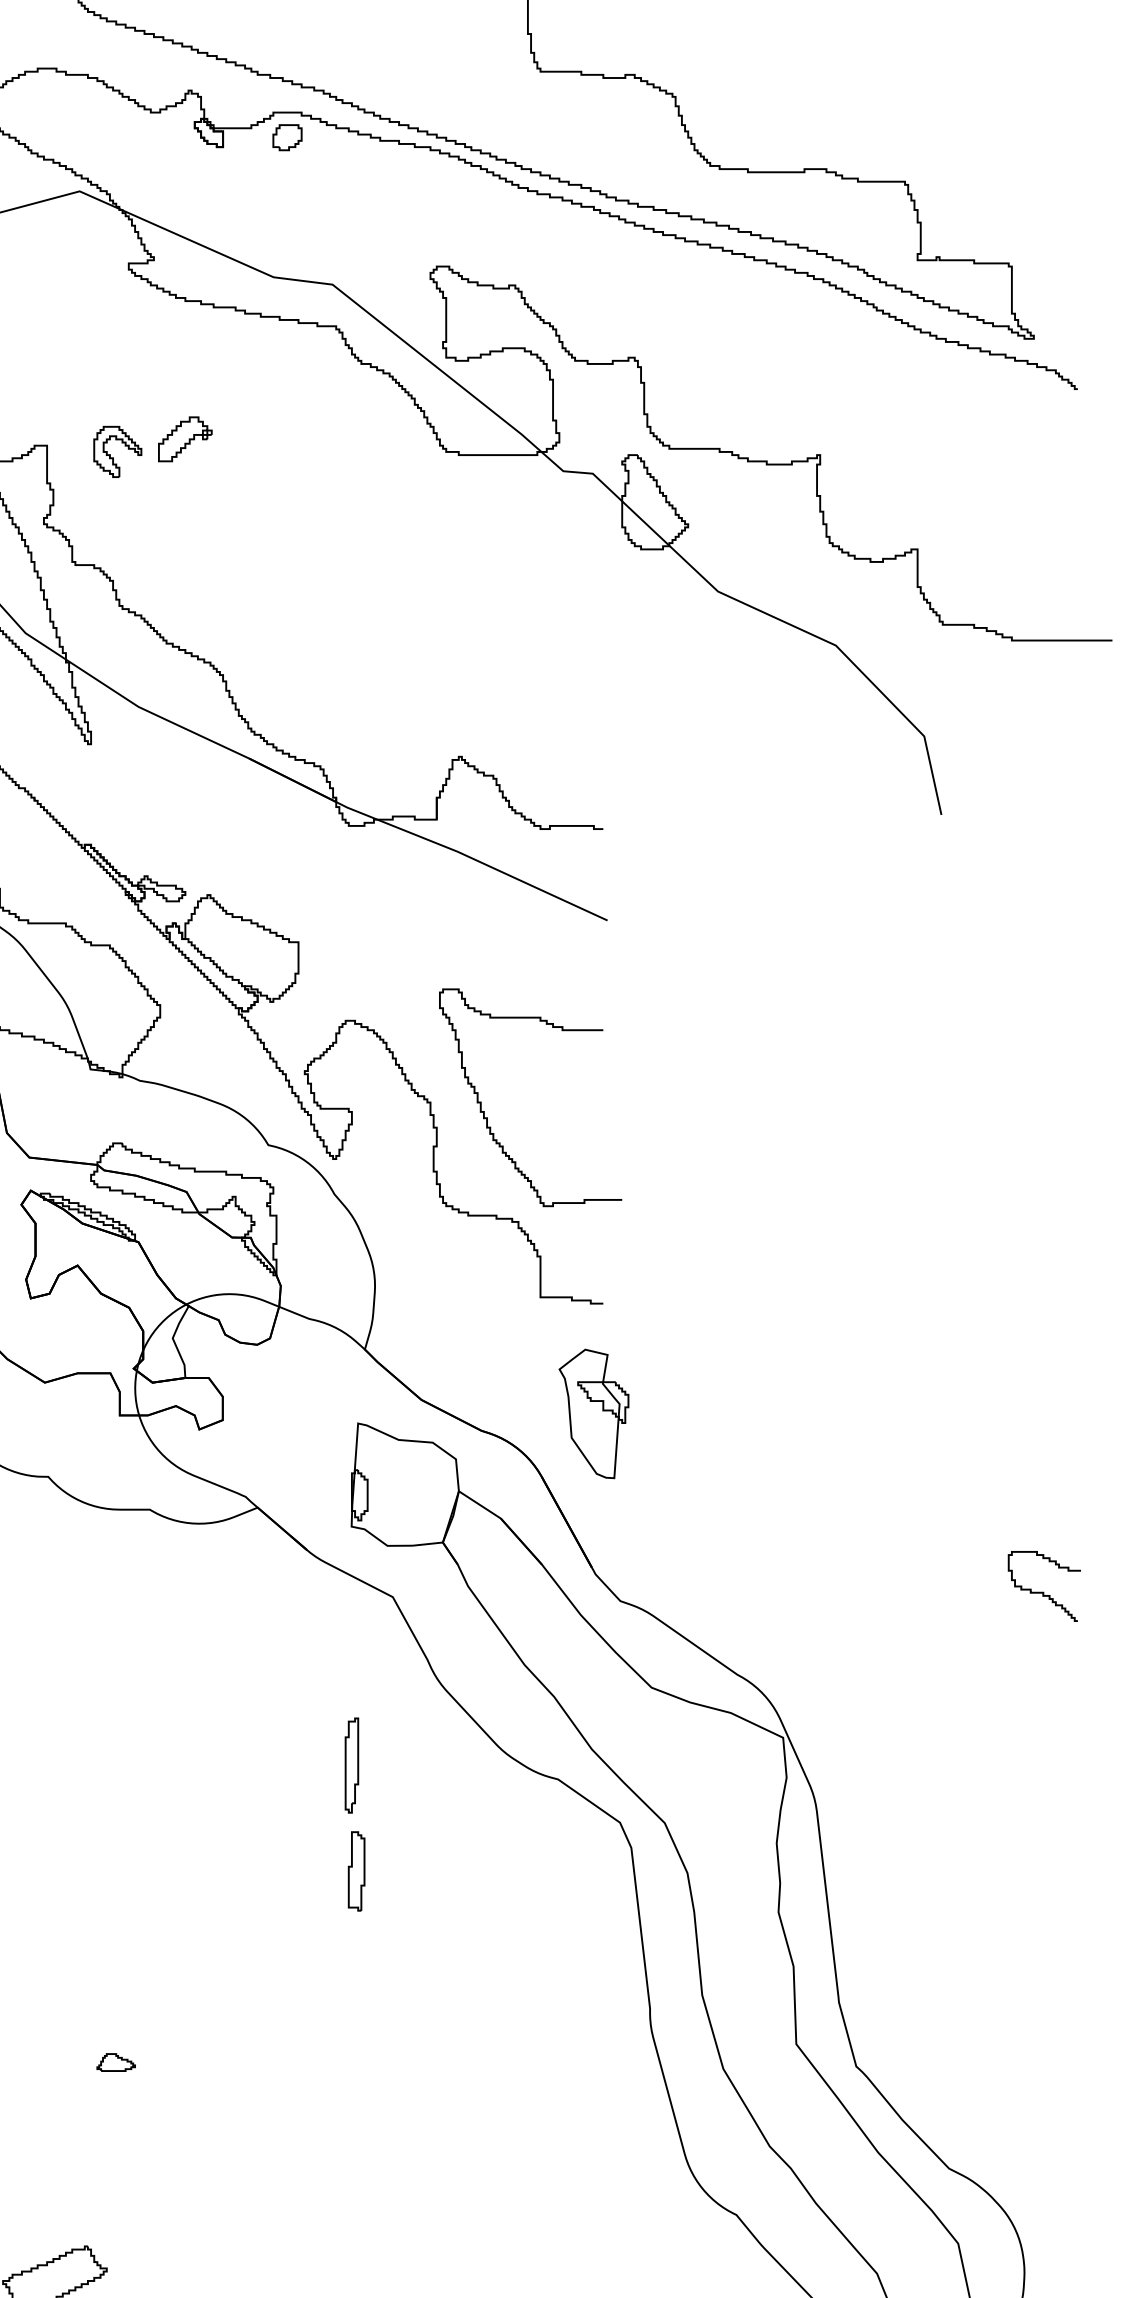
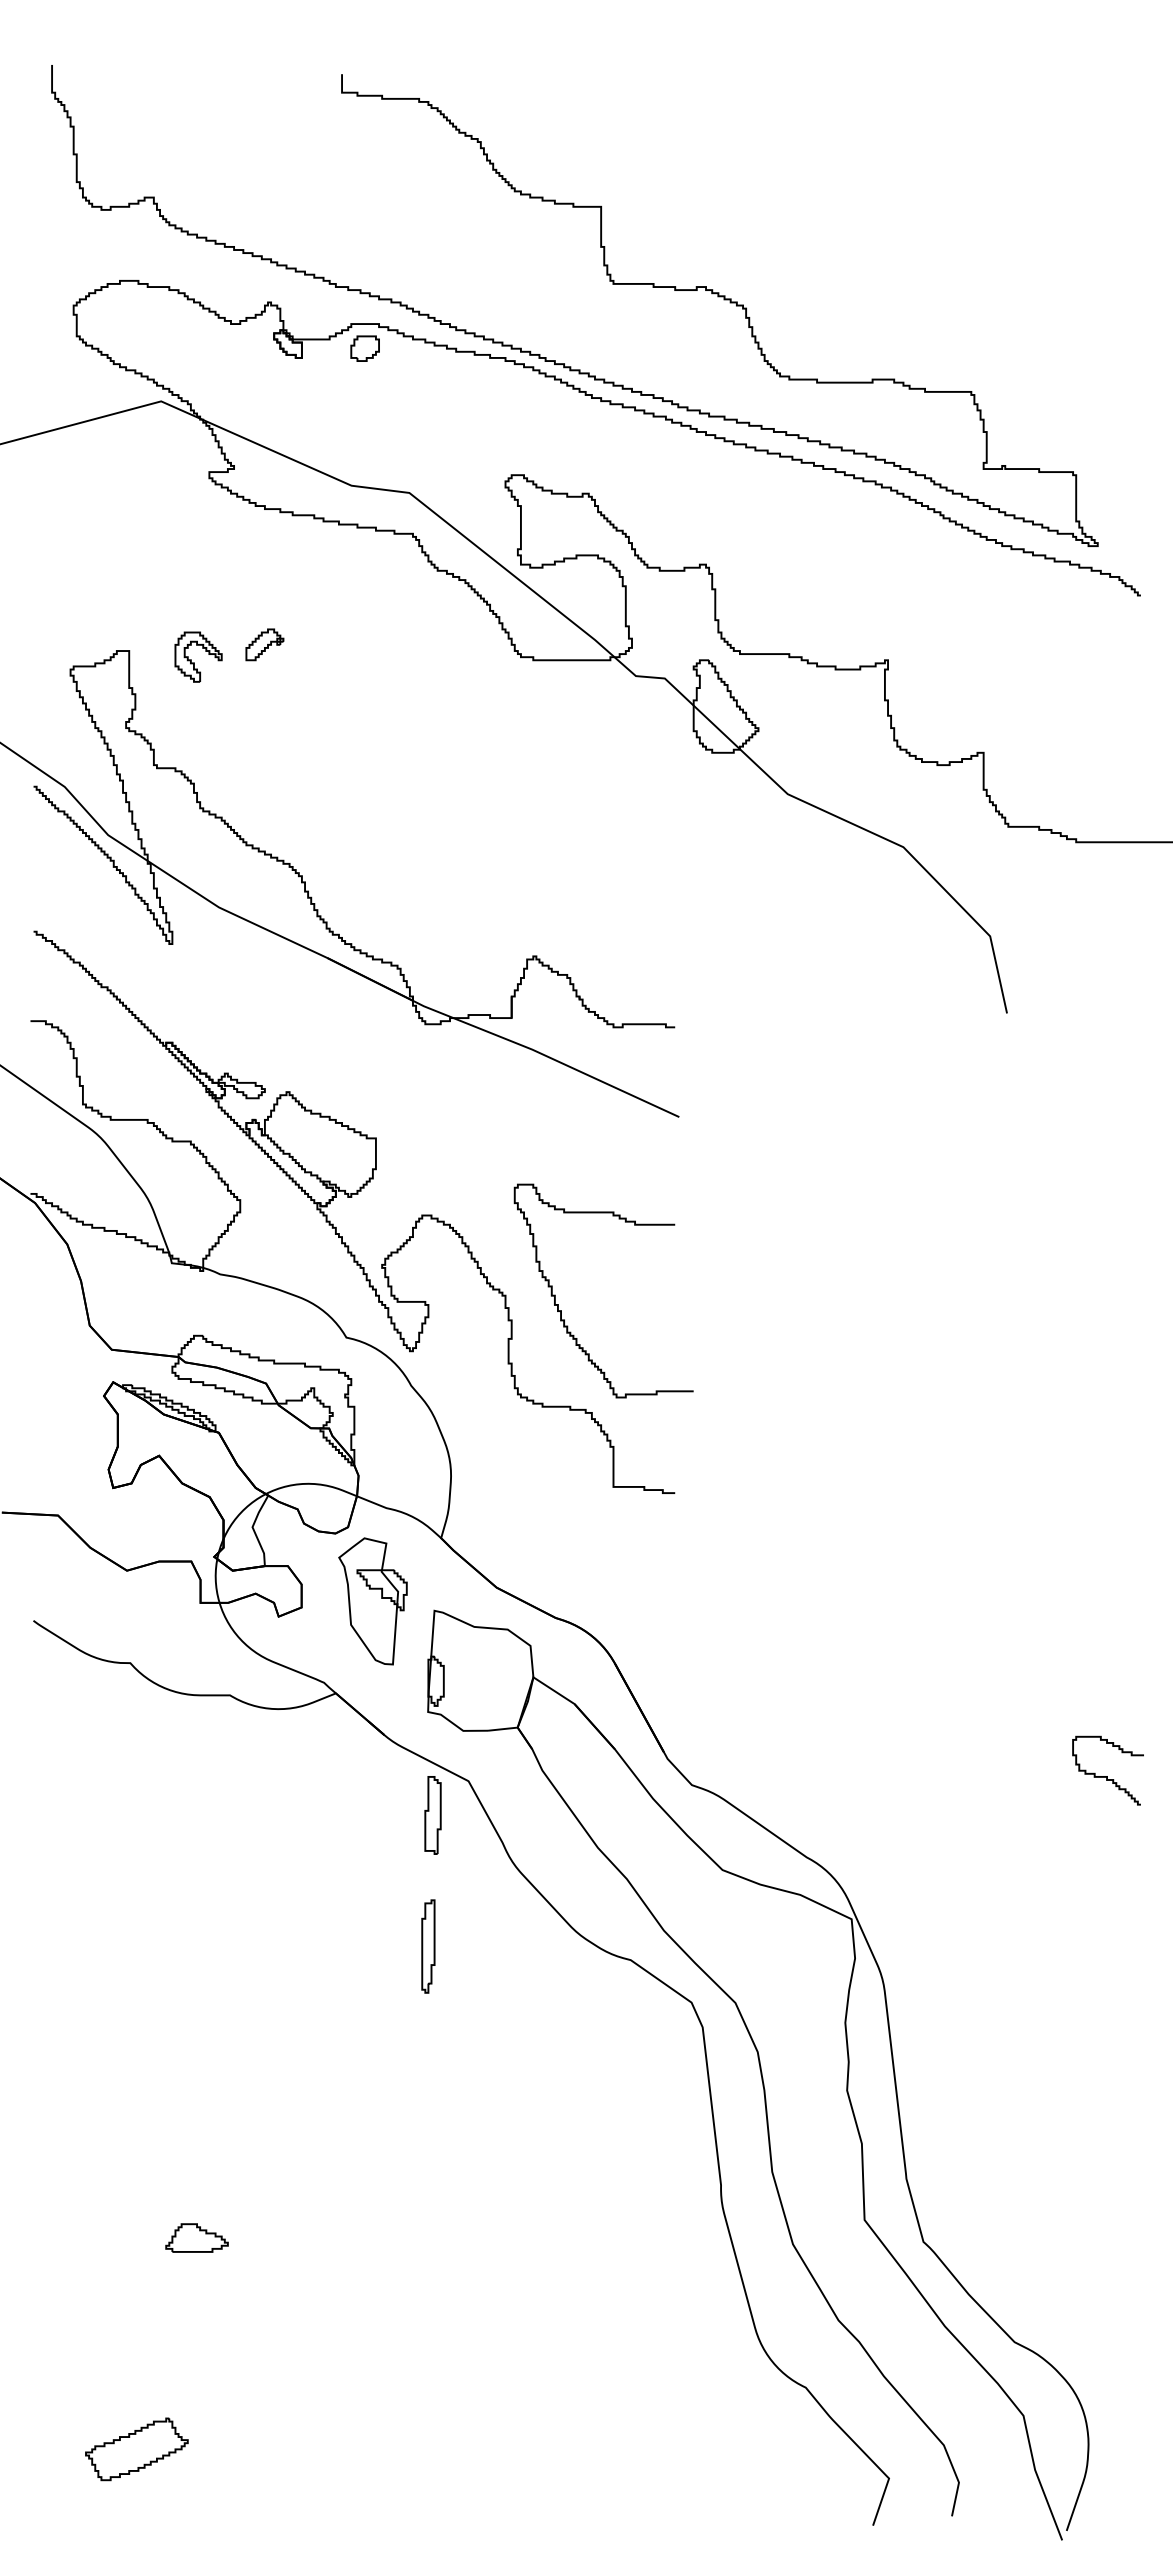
part: (184, 439) -> (264, 644), size x0.71
part: (593, 1414) -> (372, 1601), moved
part: (356, 1871) -> (432, 1815), moved
part: (115, 2061) -> (196, 2237), size x1.67

